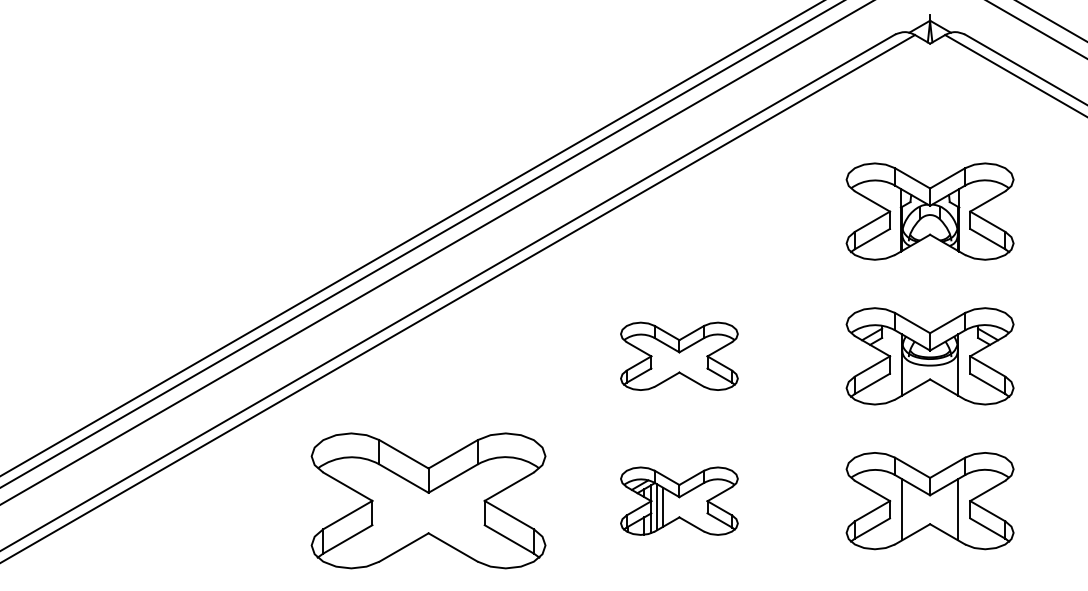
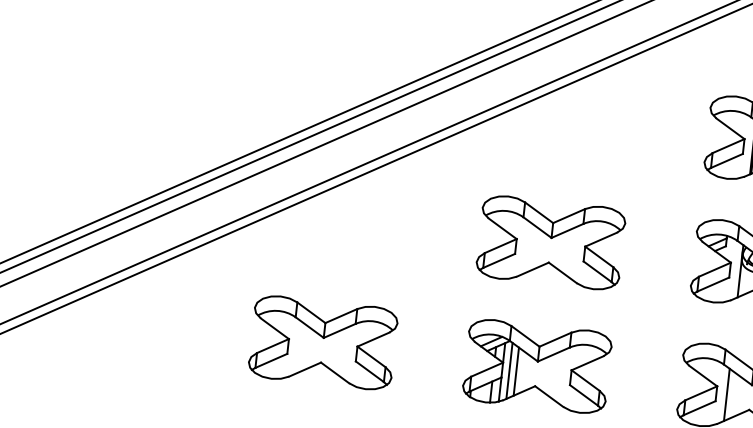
part: (679, 356) -> (551, 243), size x1.43
part: (428, 501) -> (323, 343), size x0.71
part: (679, 501) -> (537, 366), size x1.43

